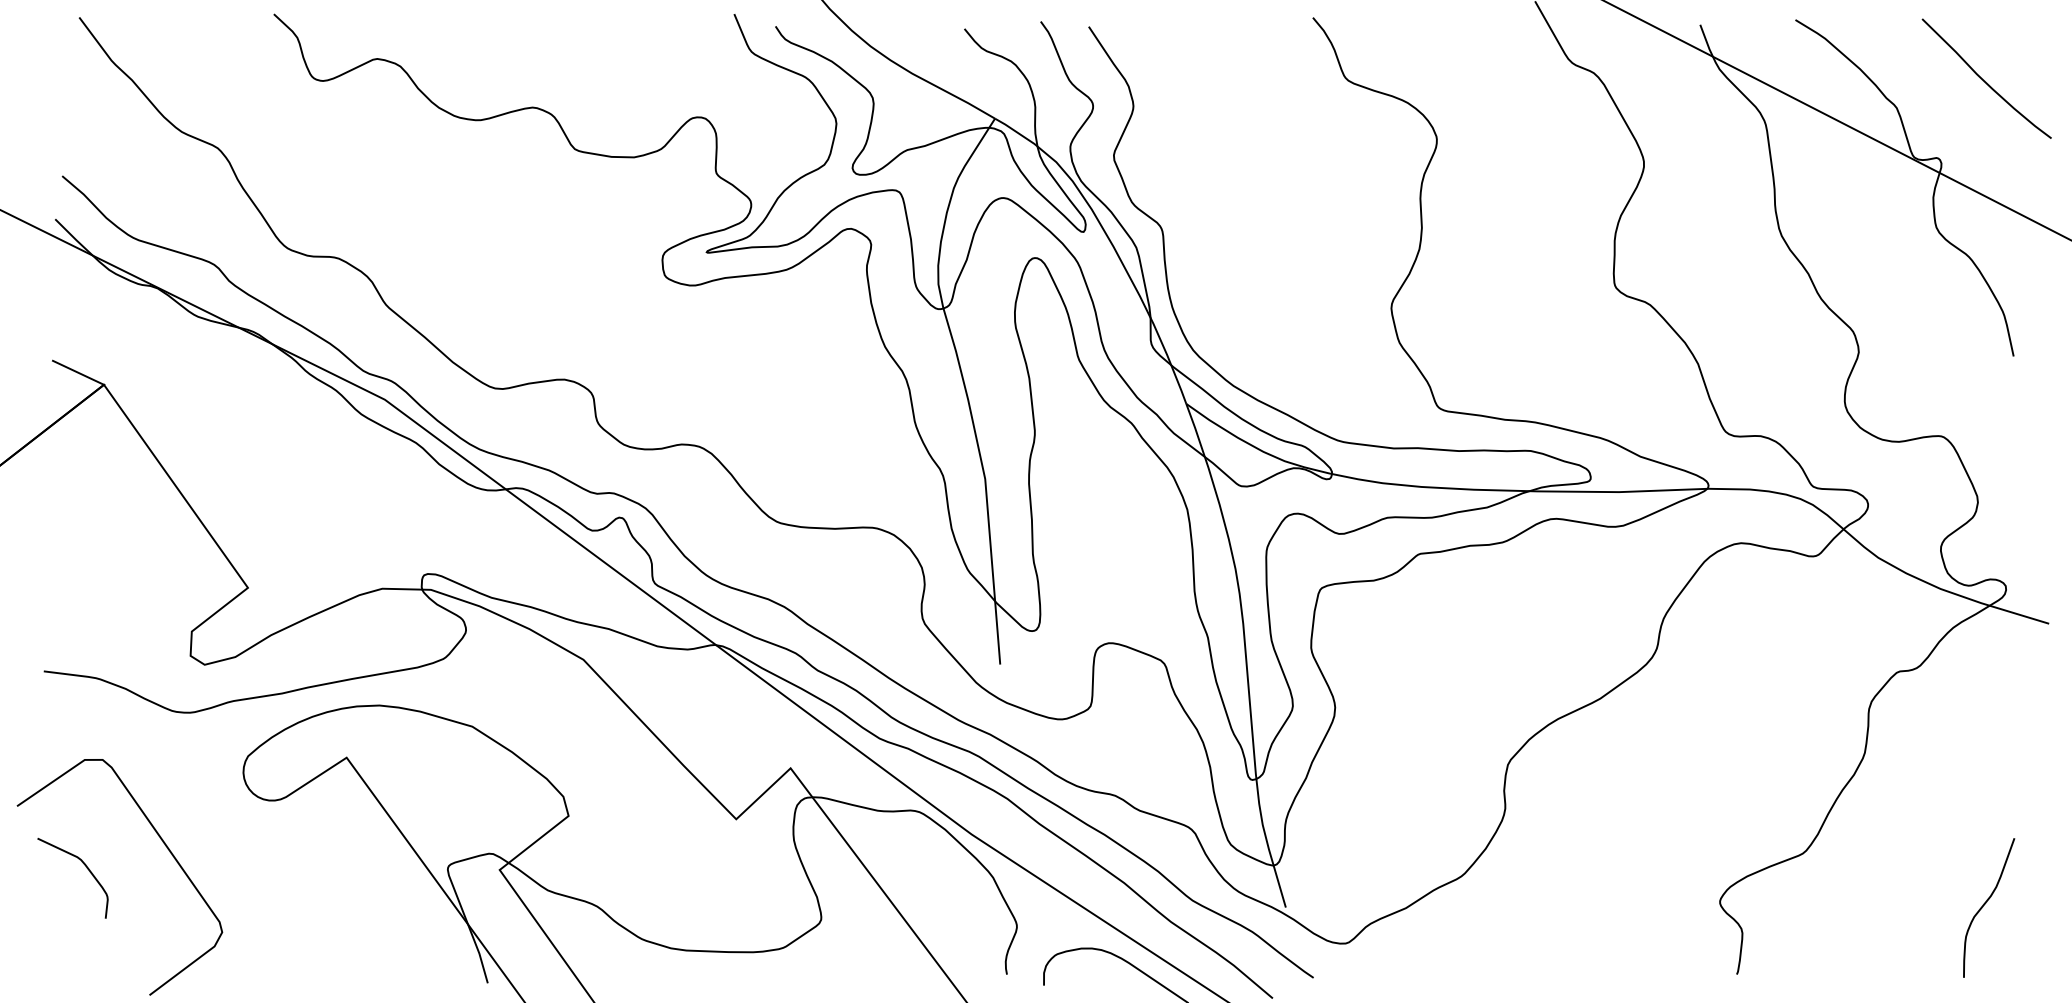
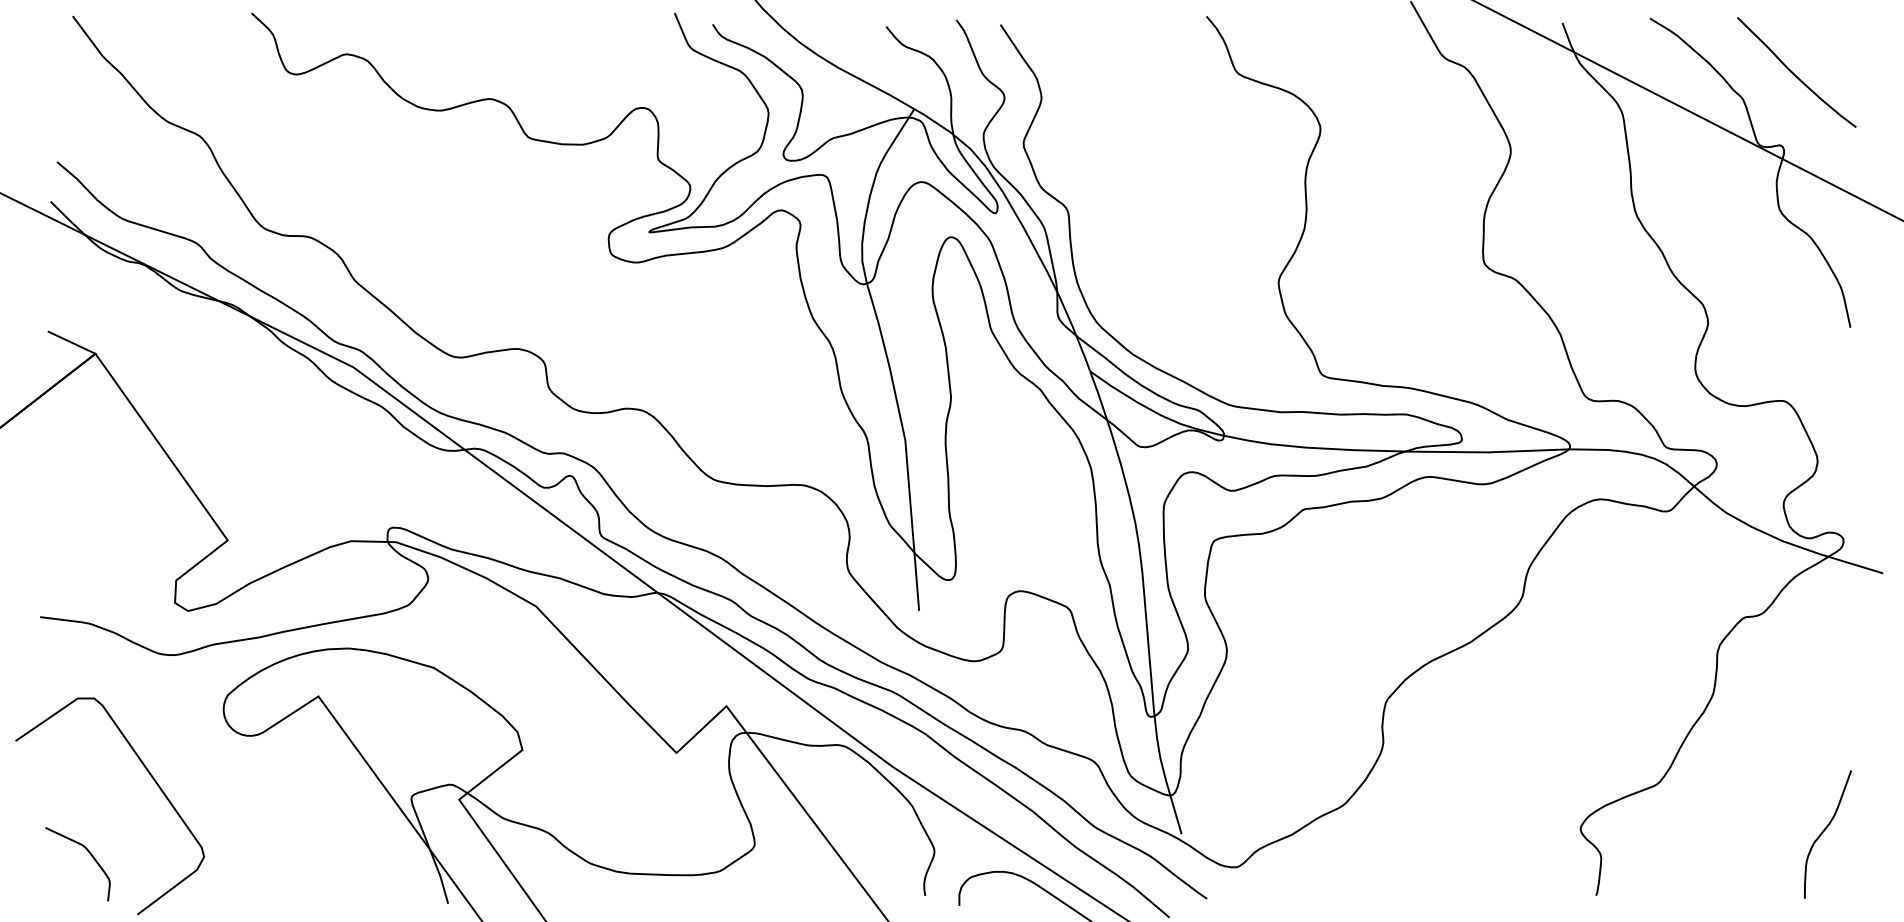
curve: (1984, 79) -> (1794, 73), moved
curve: (86, 868) -> (90, 855), moved

